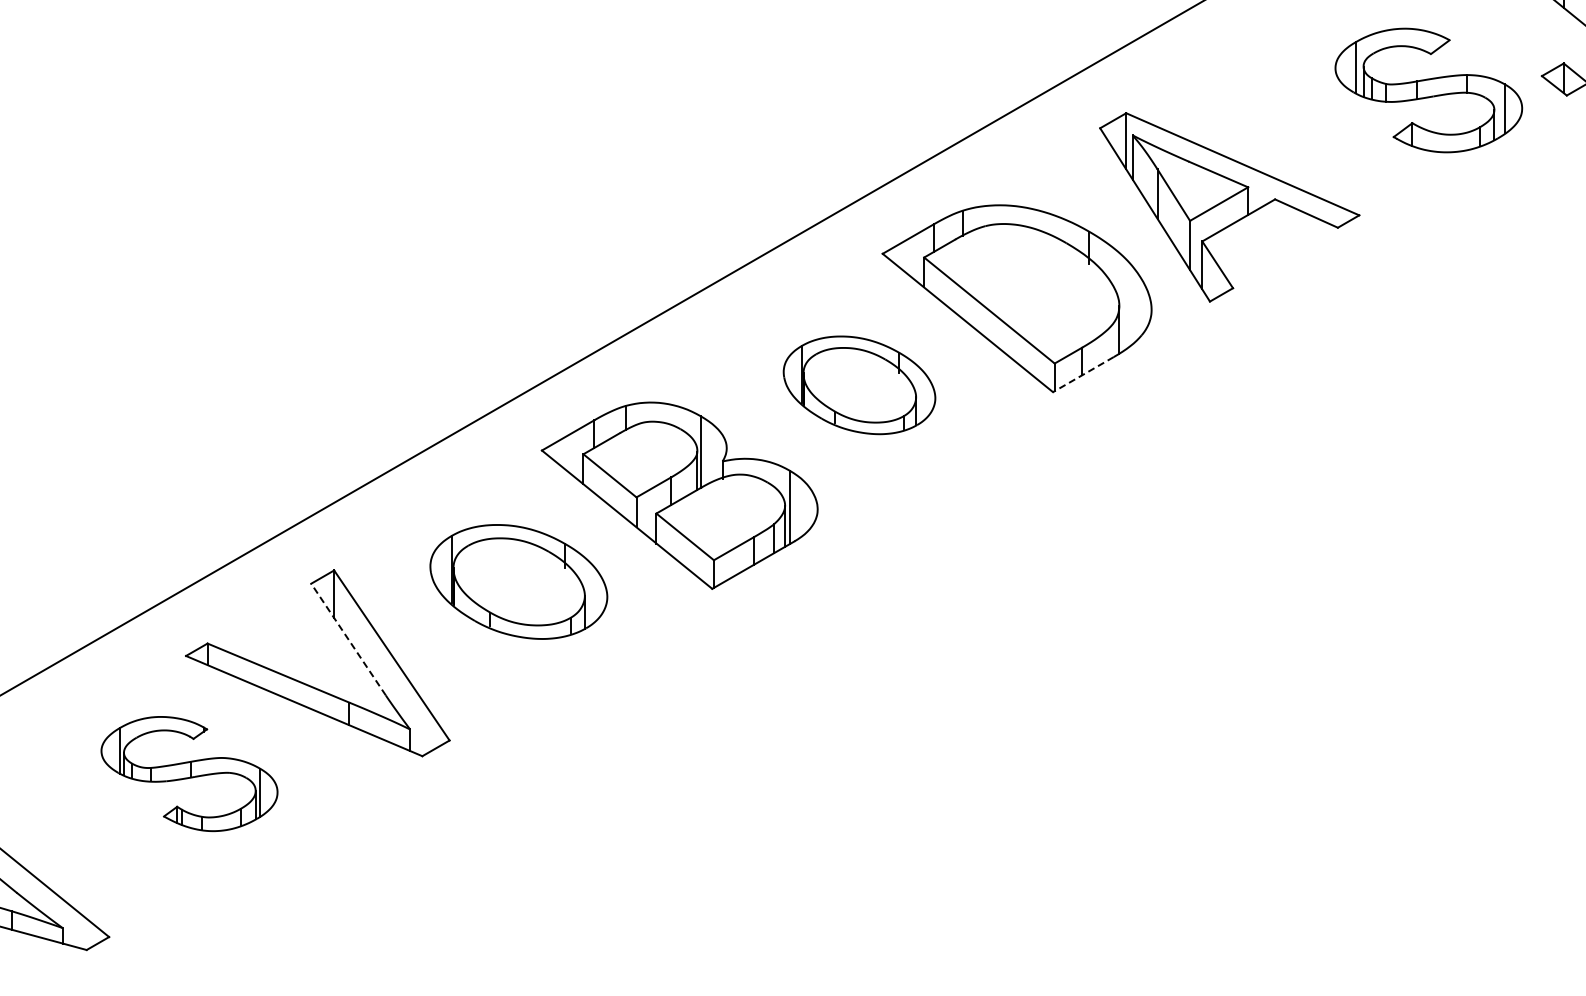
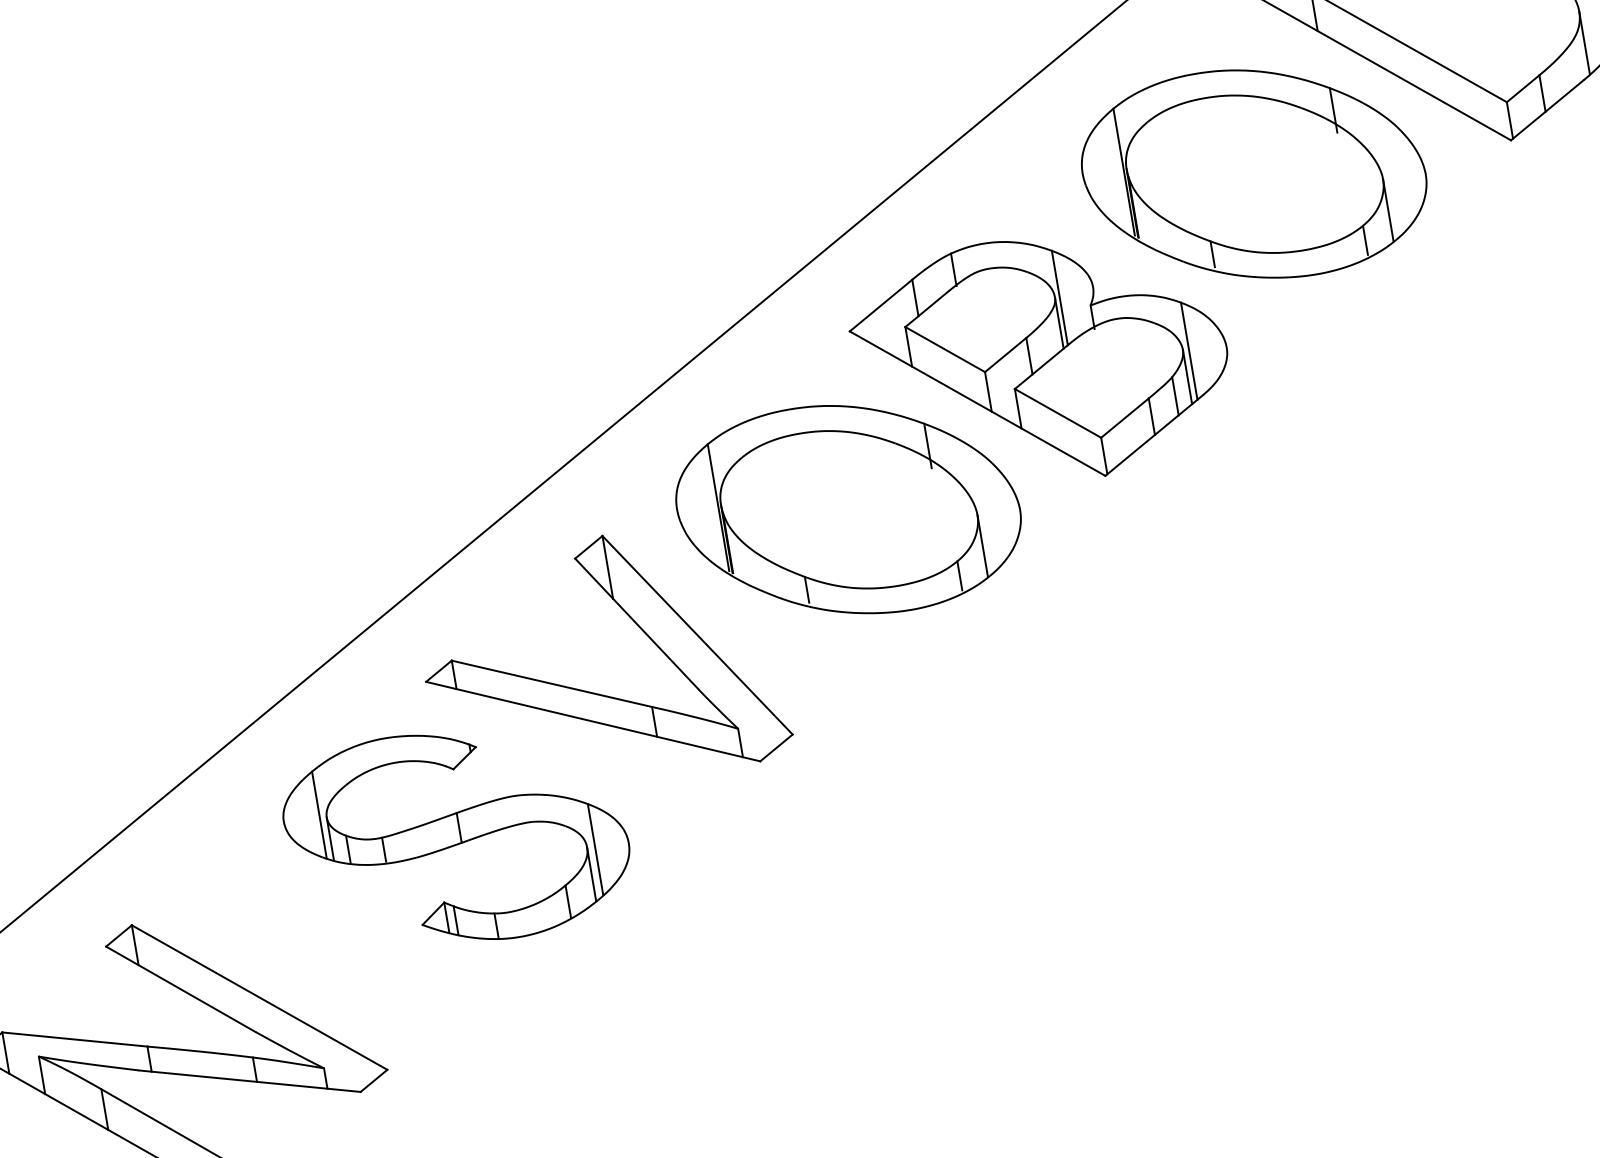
line: (1082, 374) -> (1545, 110), dashed -> solid
part: (859, 385) -> (1254, 174), size x1.67
part: (518, 581) -> (848, 509), size x1.43
line: (348, 639) -> (636, 623), dashed -> solid
part: (189, 773) -> (456, 836), size x1.43

